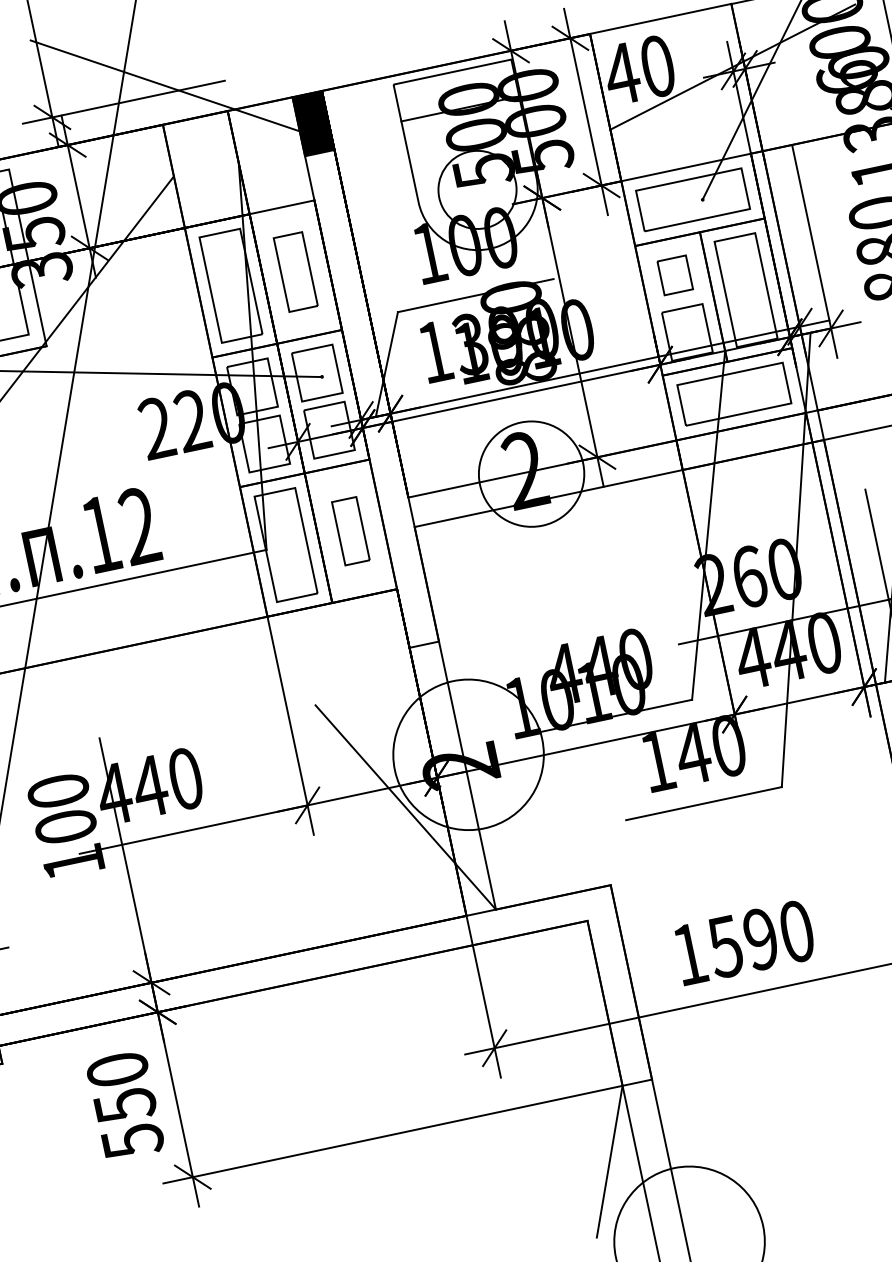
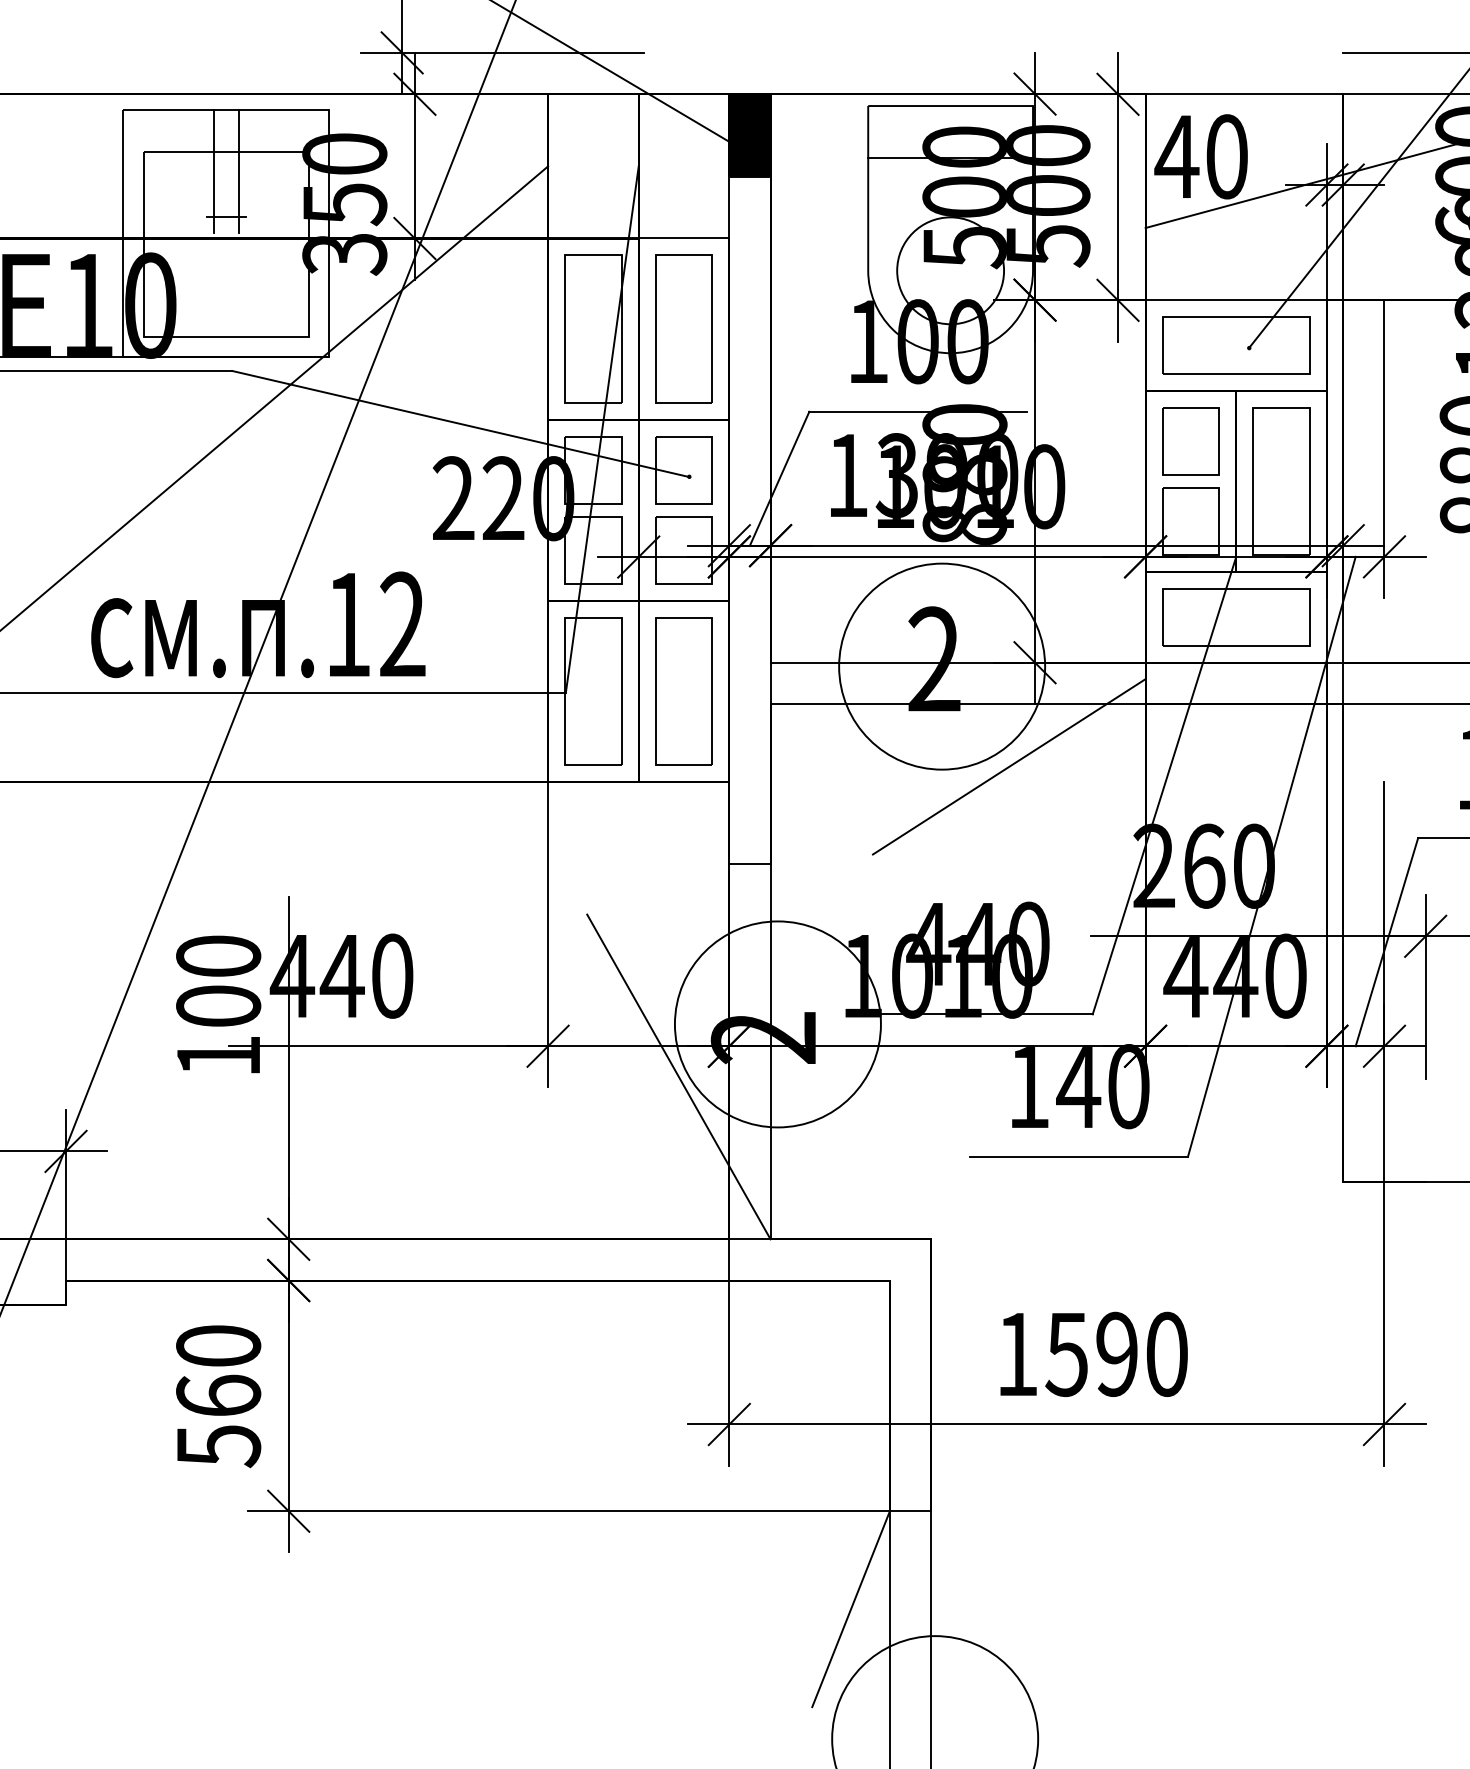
part: (295, 271) -> (683, 328), size x1.43
part: (674, 275) -> (1190, 441), size x1.43
circle: (531, 473) -> (942, 666), size x1.43
part: (350, 531) -> (683, 691), size x1.67
line: (594, 535) -> (1008, 766), added
text: (125, 1105) -> (218, 1396), 550 -> 560

